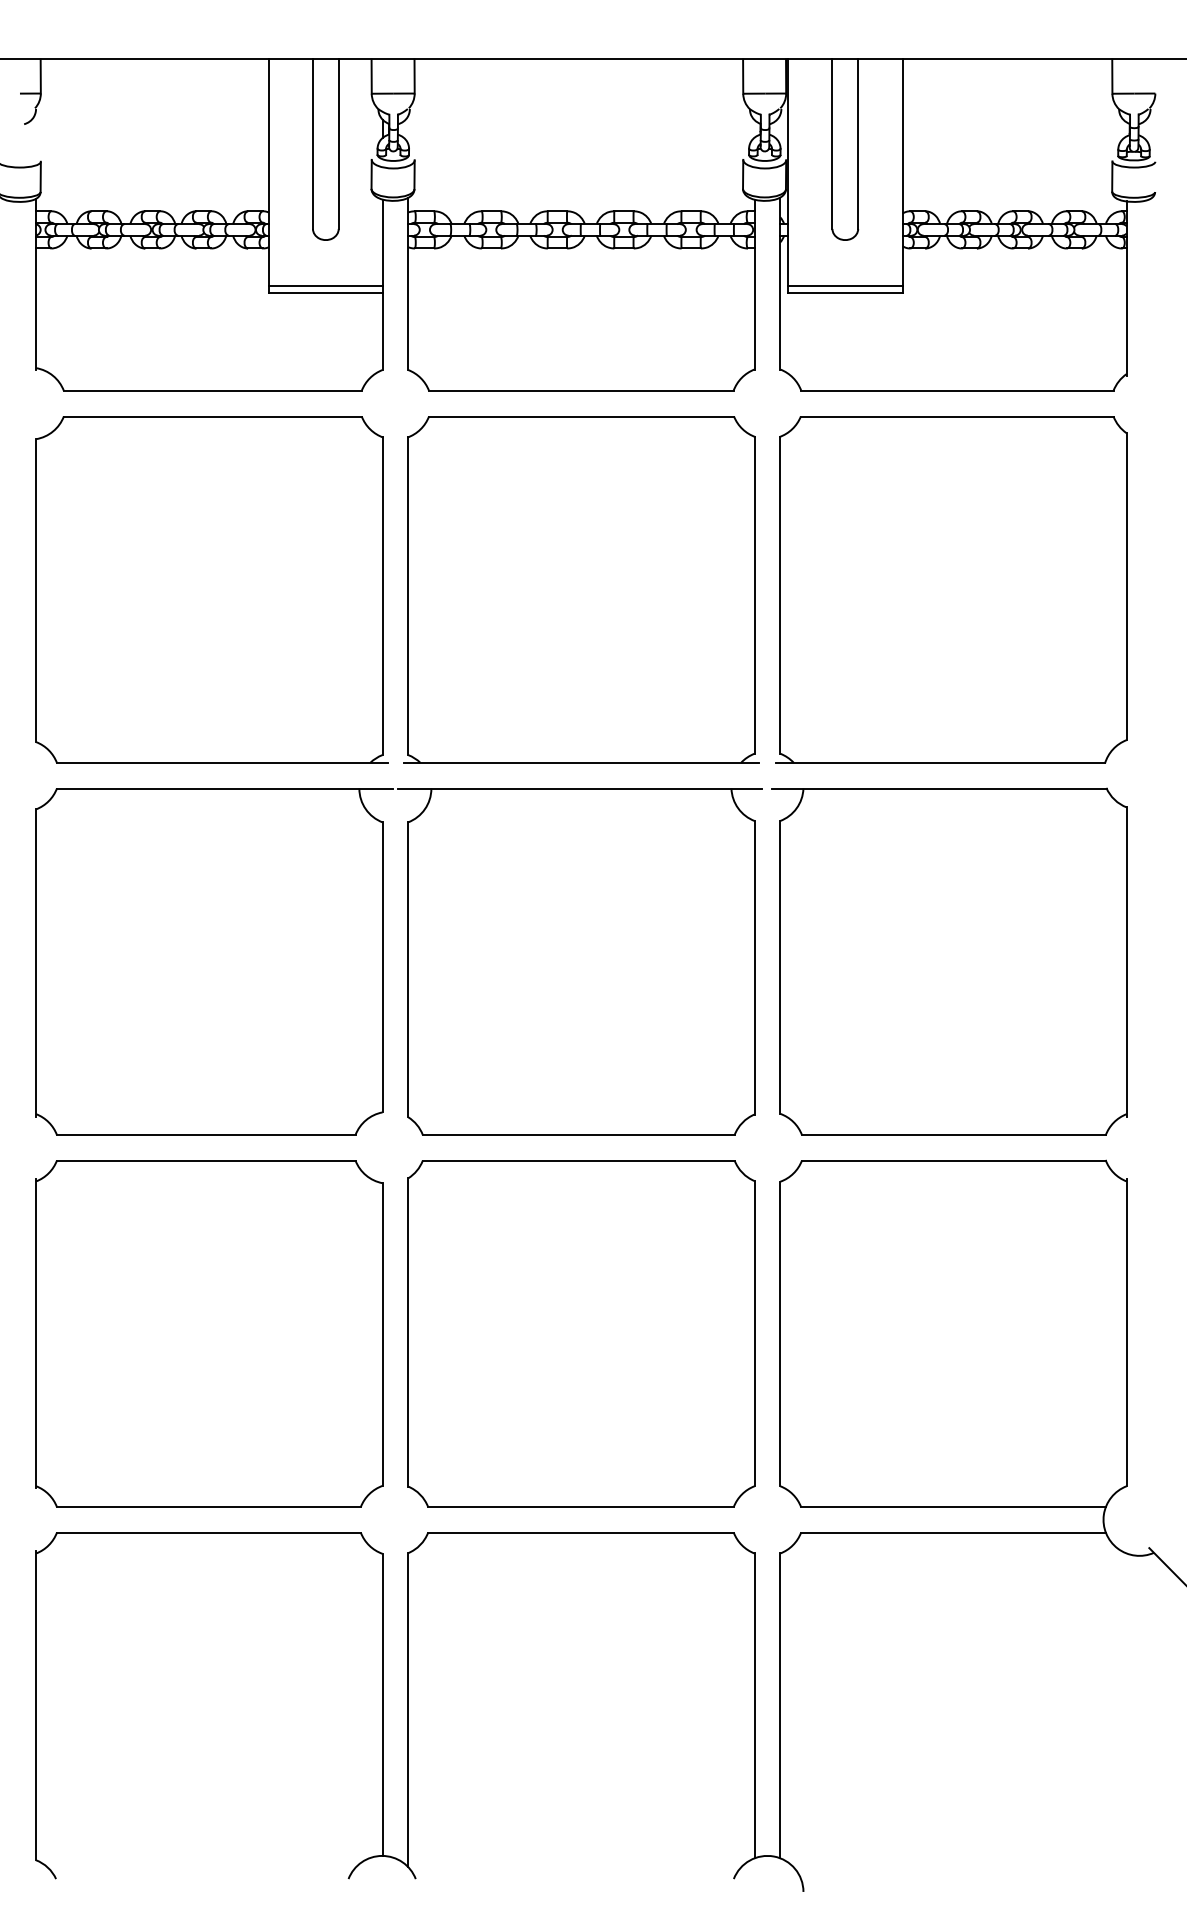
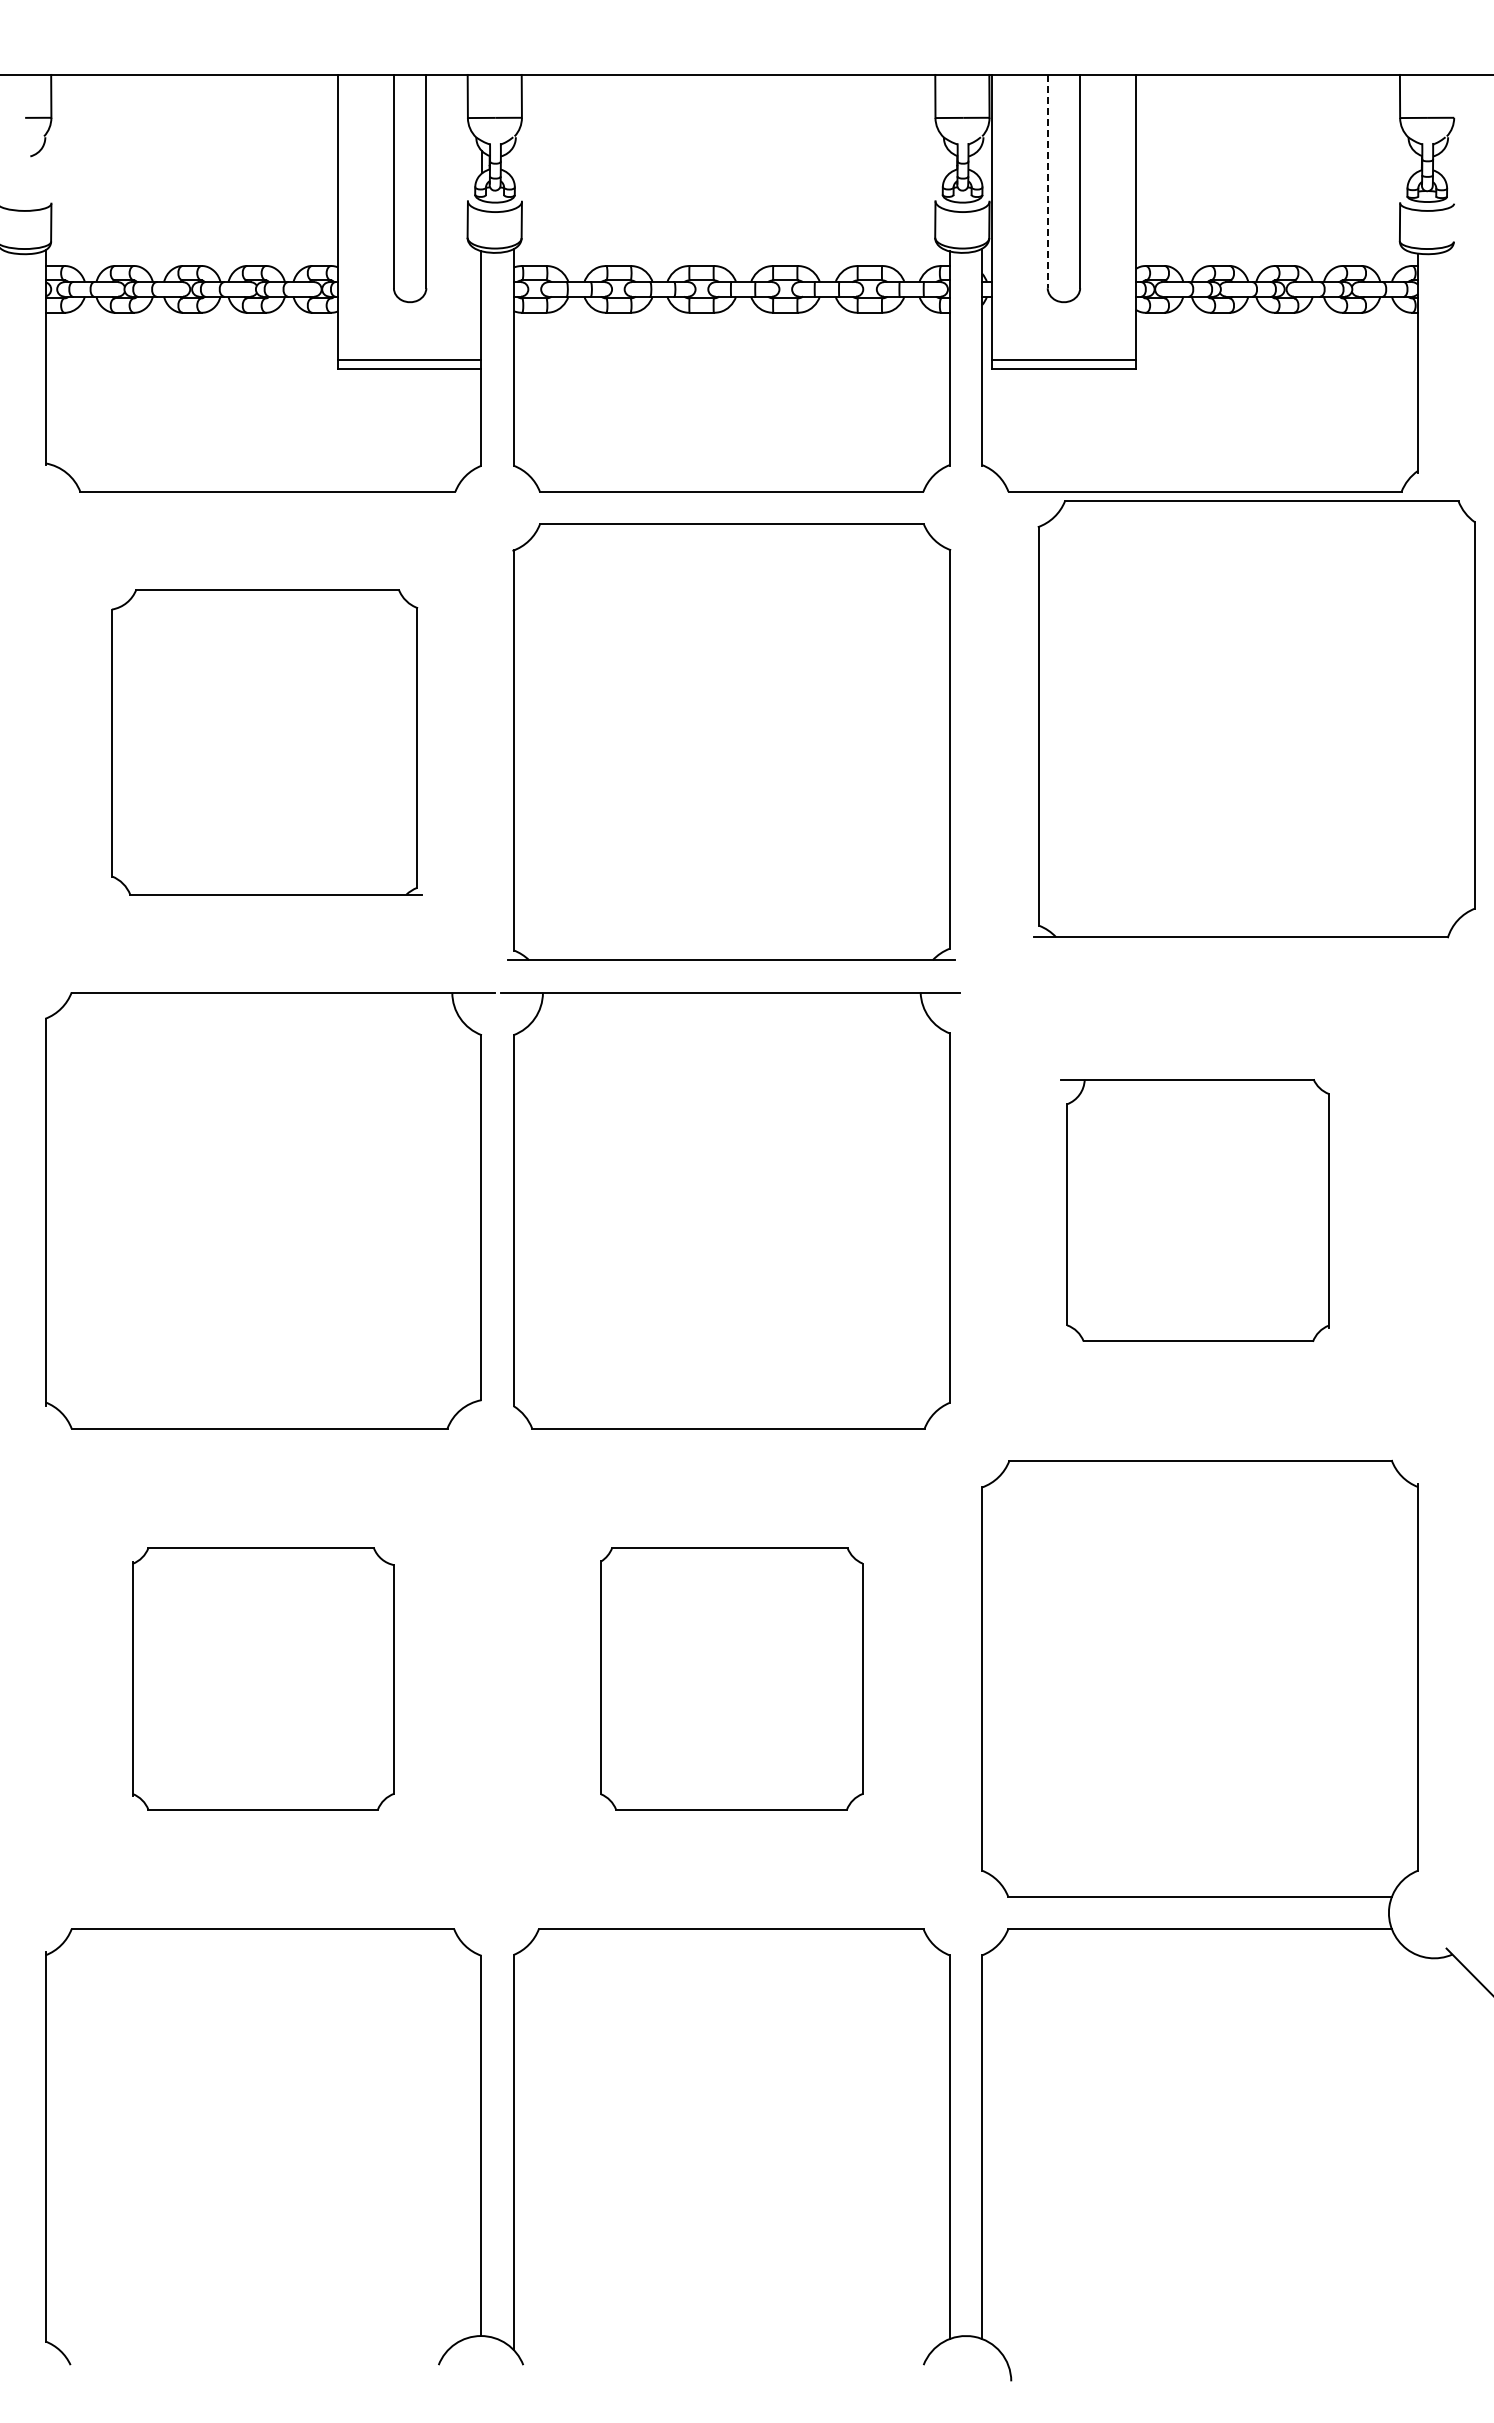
line: (832, 144) -> (1047, 181), solid -> dashed
part: (211, 589) -> (266, 741), size x0.7
part: (951, 589) -> (1254, 719), moved
part: (949, 961) -> (1194, 1210), size x0.6
part: (209, 1333) -> (263, 1678), size x0.6
part: (581, 1333) -> (731, 1678), size x0.6

